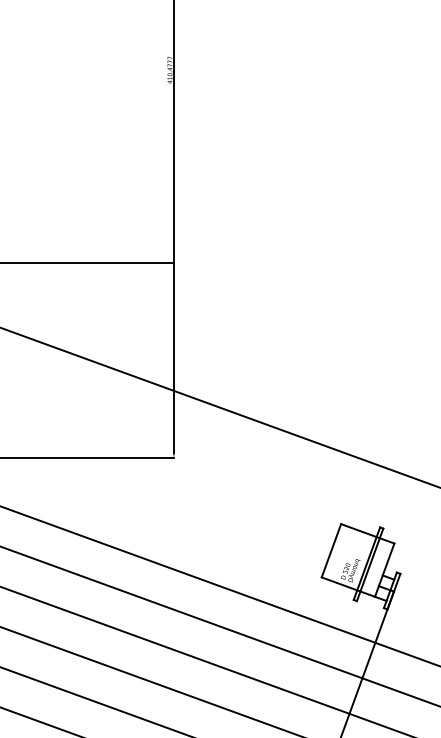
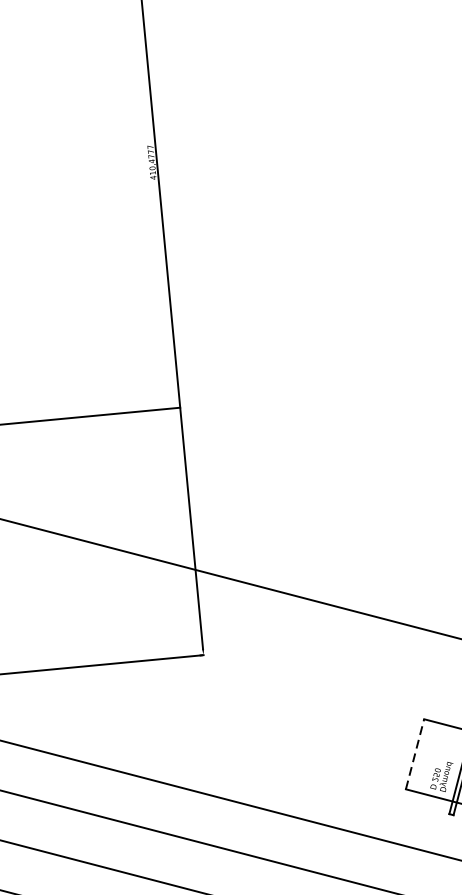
line: (331, 550) -> (415, 753), solid -> dashed

